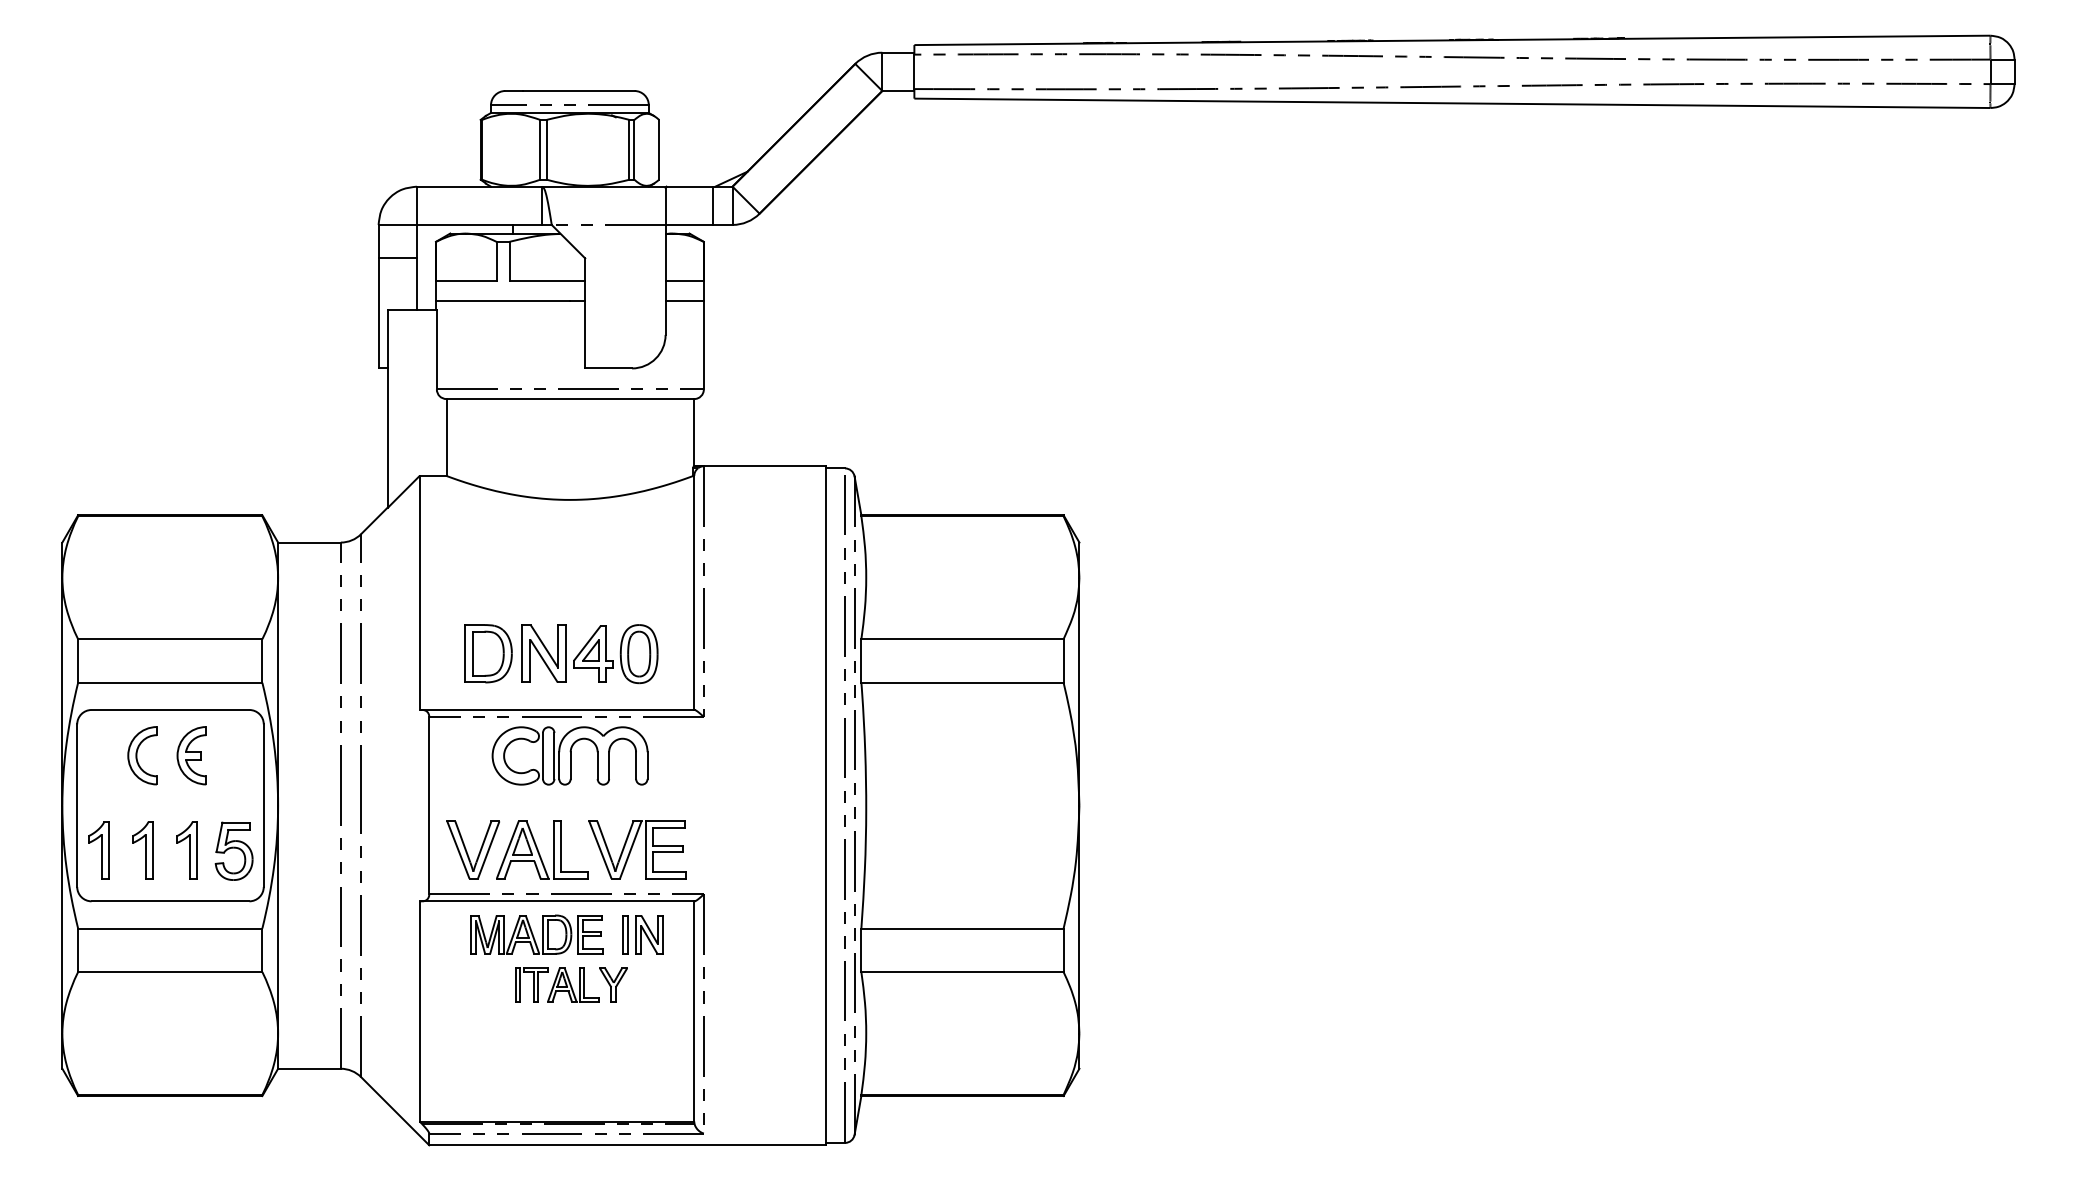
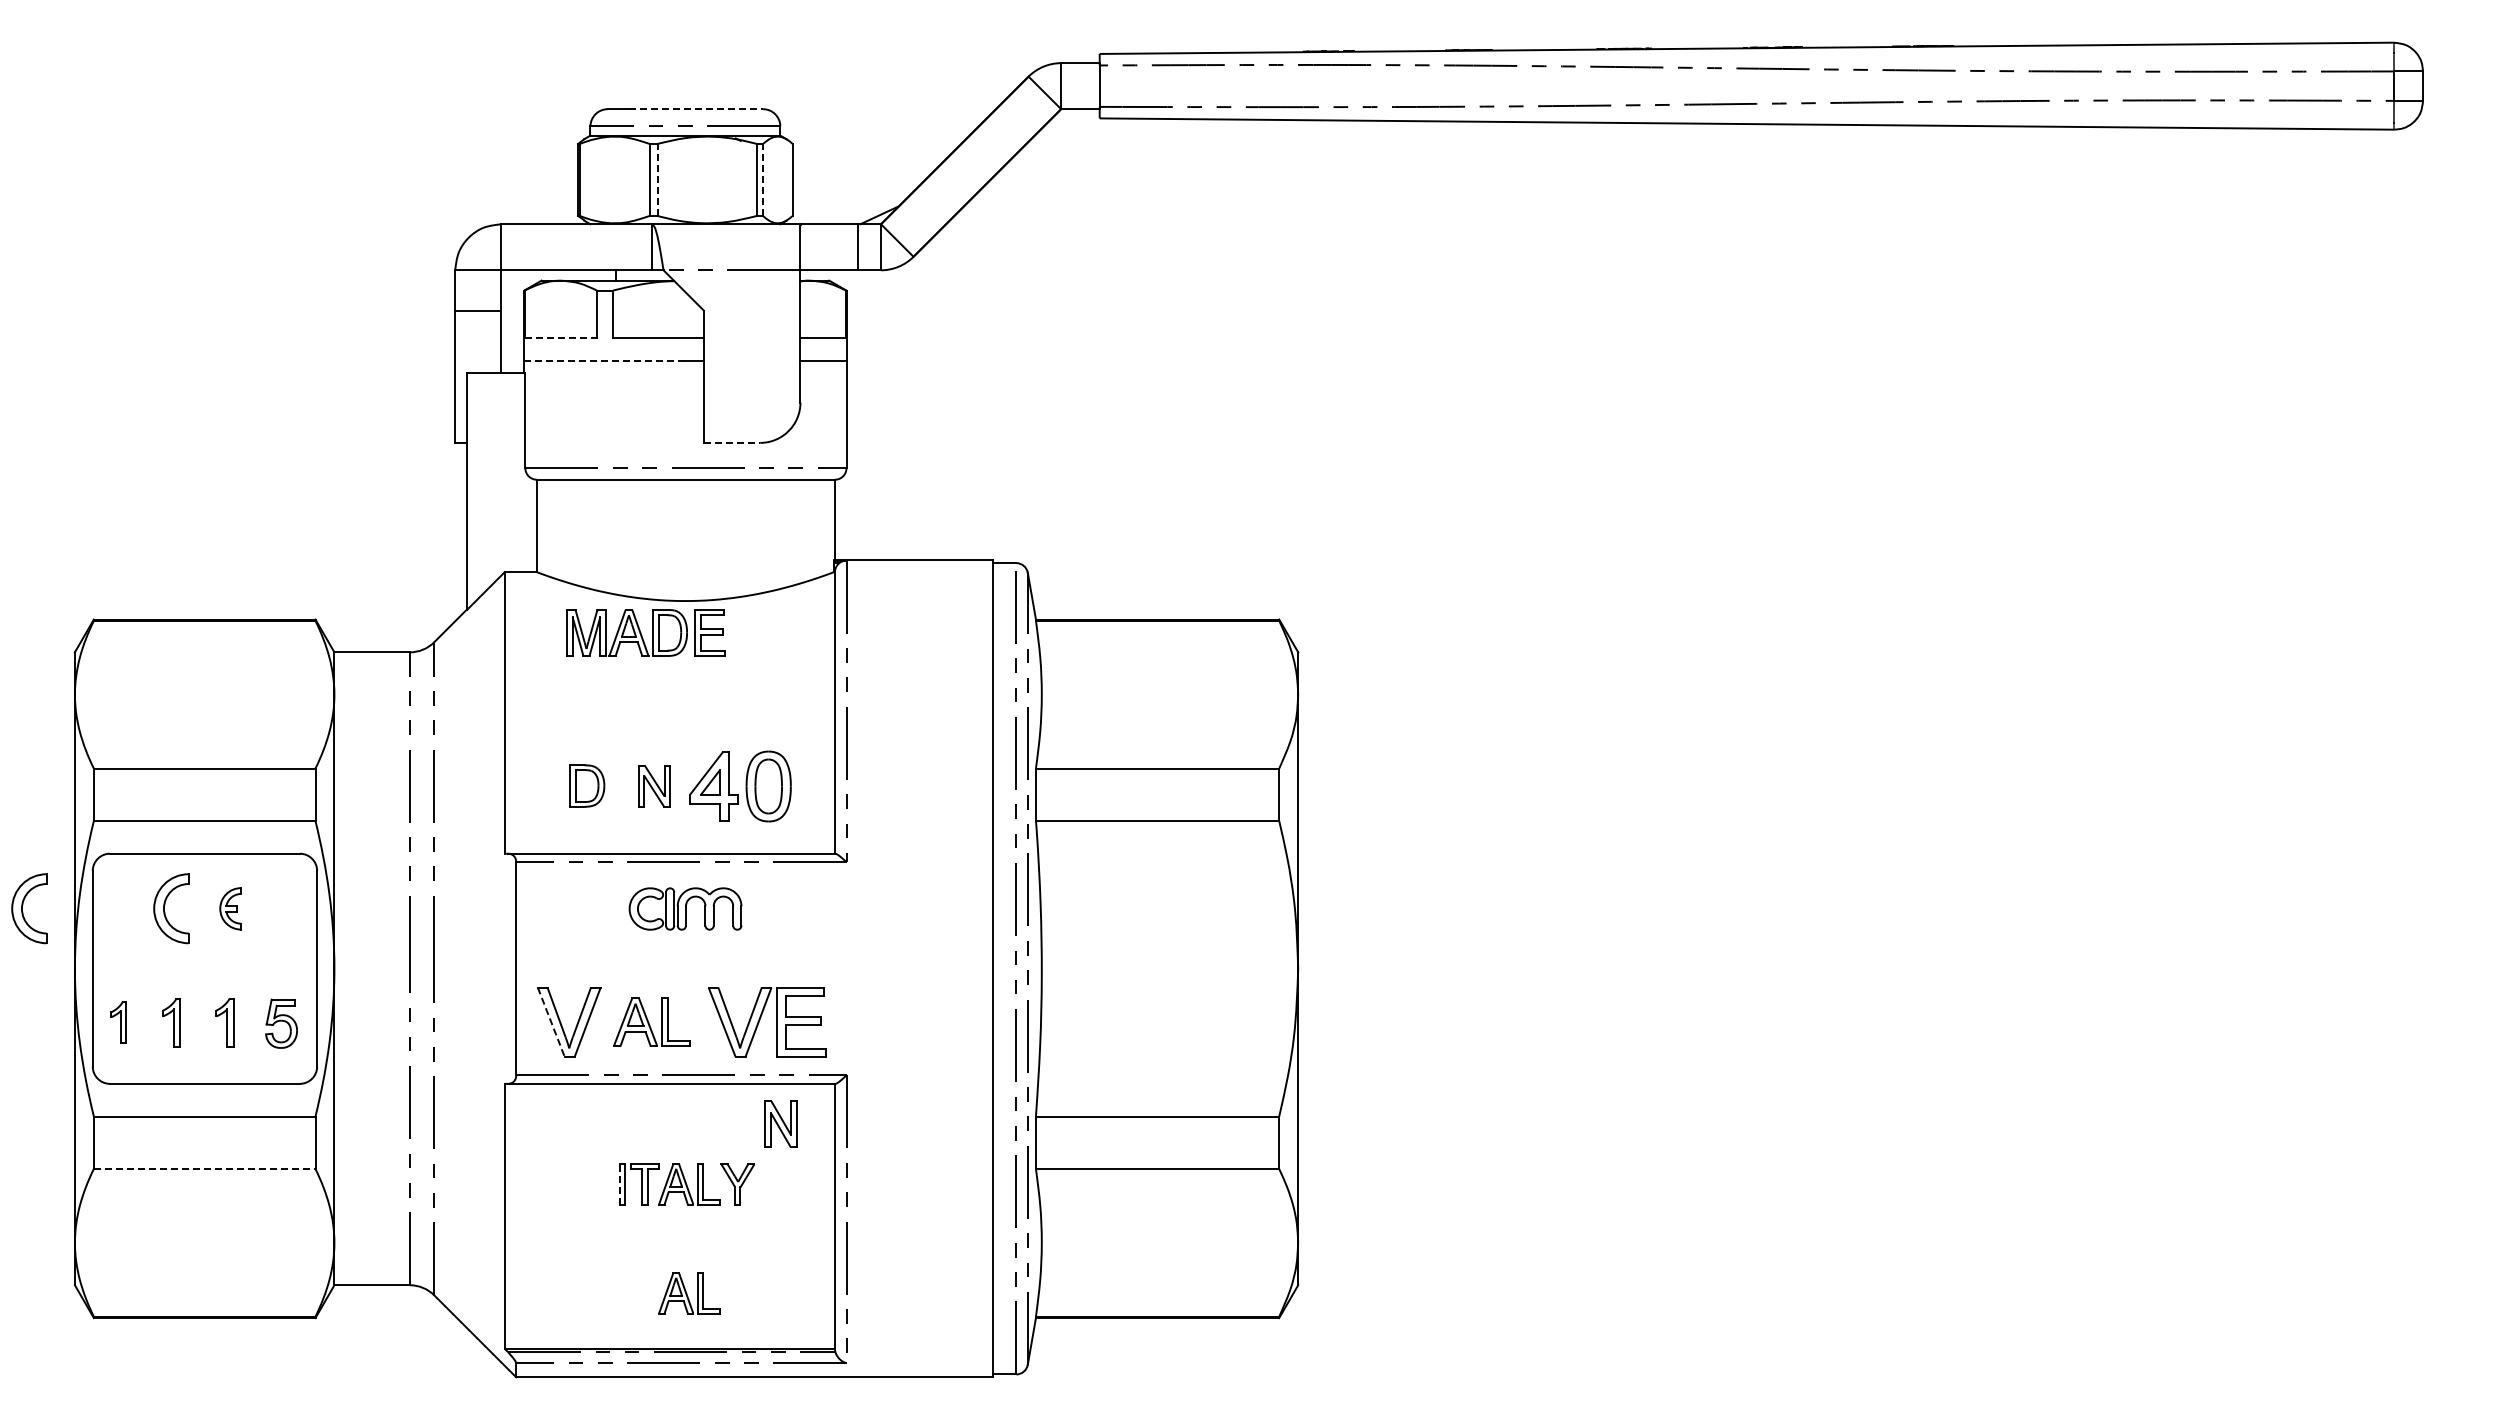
line: (579, 91) -> (696, 109), solid -> dashed
line: (546, 149) -> (657, 179), solid -> dashed
line: (634, 149) -> (762, 179), solid -> dashed
line: (466, 281) -> (561, 338), solid -> dashed
line: (502, 300) -> (604, 361), solid -> dashed
line: (609, 368) -> (732, 442), solid -> dashed
part: (488, 653) -> (587, 785), size x0.6
part: (544, 654) -> (654, 786), size x0.6
part: (19, 753) -> (23, 905), added
part: (191, 755) -> (230, 908), size x0.6
part: (570, 755) -> (685, 908), size x0.6
part: (98, 850) -> (118, 1022), size x0.6
part: (142, 850) -> (171, 1022), size x0.7
part: (186, 850) -> (224, 1022), size x0.7
line: (458, 850) -> (551, 1022), solid -> dashed
part: (541, 850) -> (651, 1022), size x0.7
part: (234, 851) -> (281, 1023), size x0.7
part: (536, 934) -> (645, 632), moved
part: (625, 934) -> (752, 1123), removed
line: (170, 971) -> (204, 1168), solid -> dashed
line: (515, 984) -> (620, 1183), solid -> dashed
part: (573, 1075) -> (689, 1293), added

